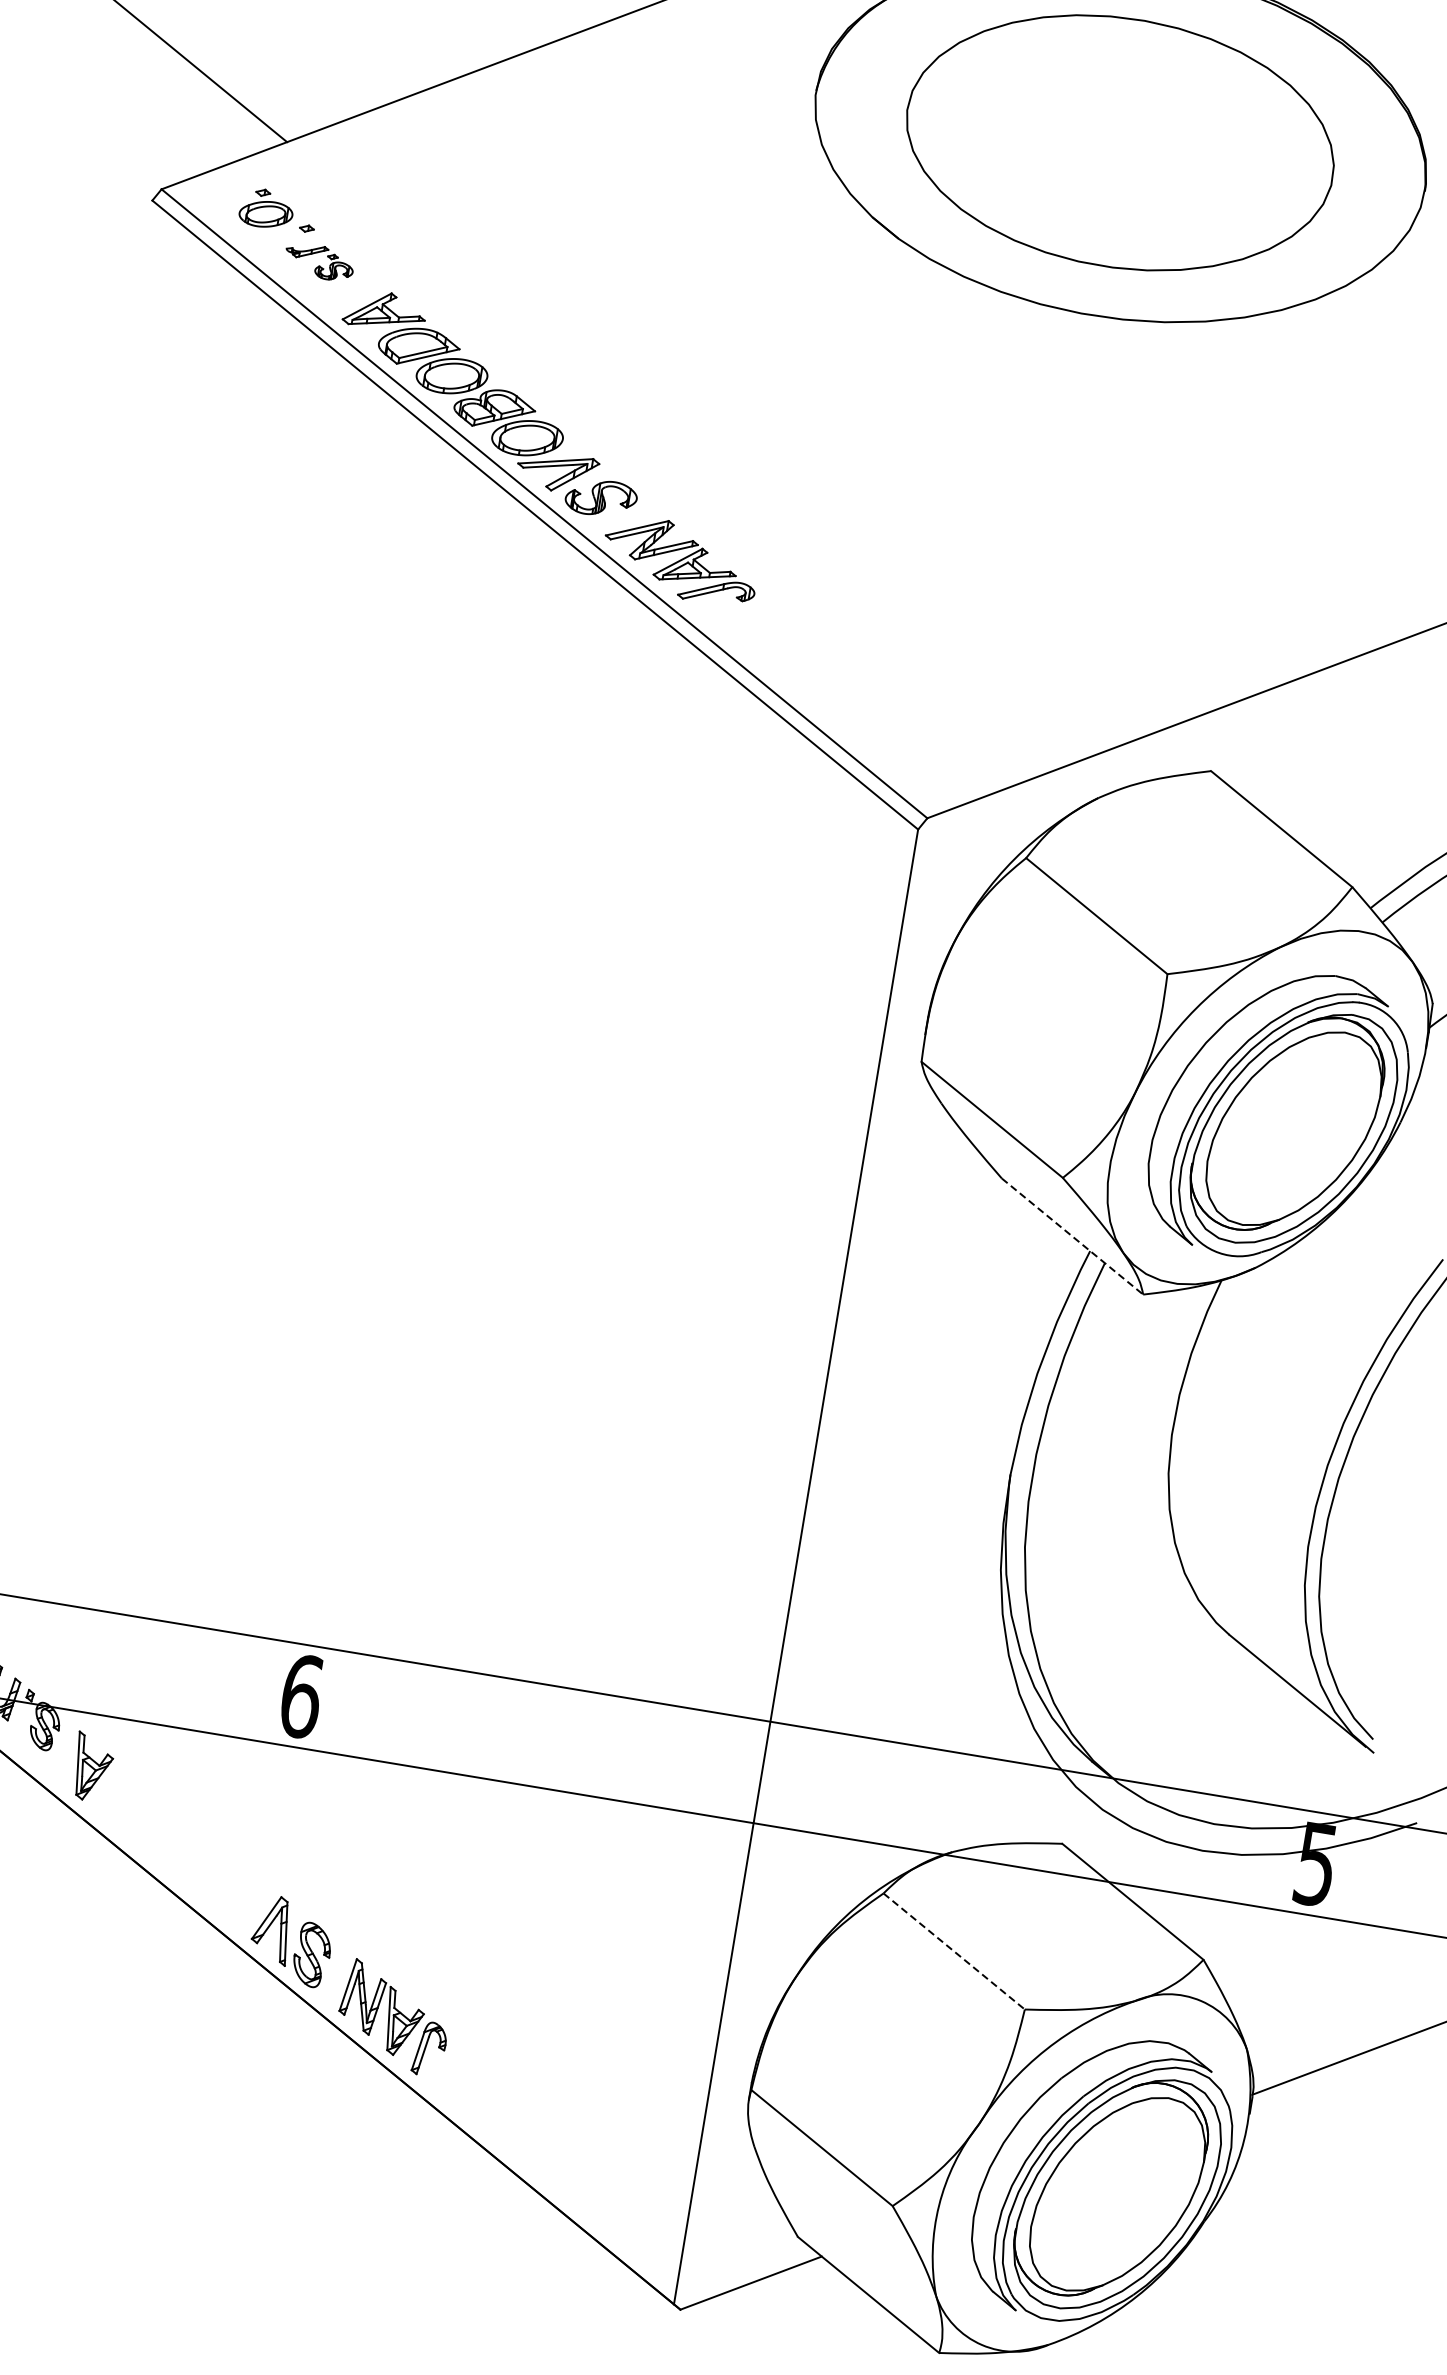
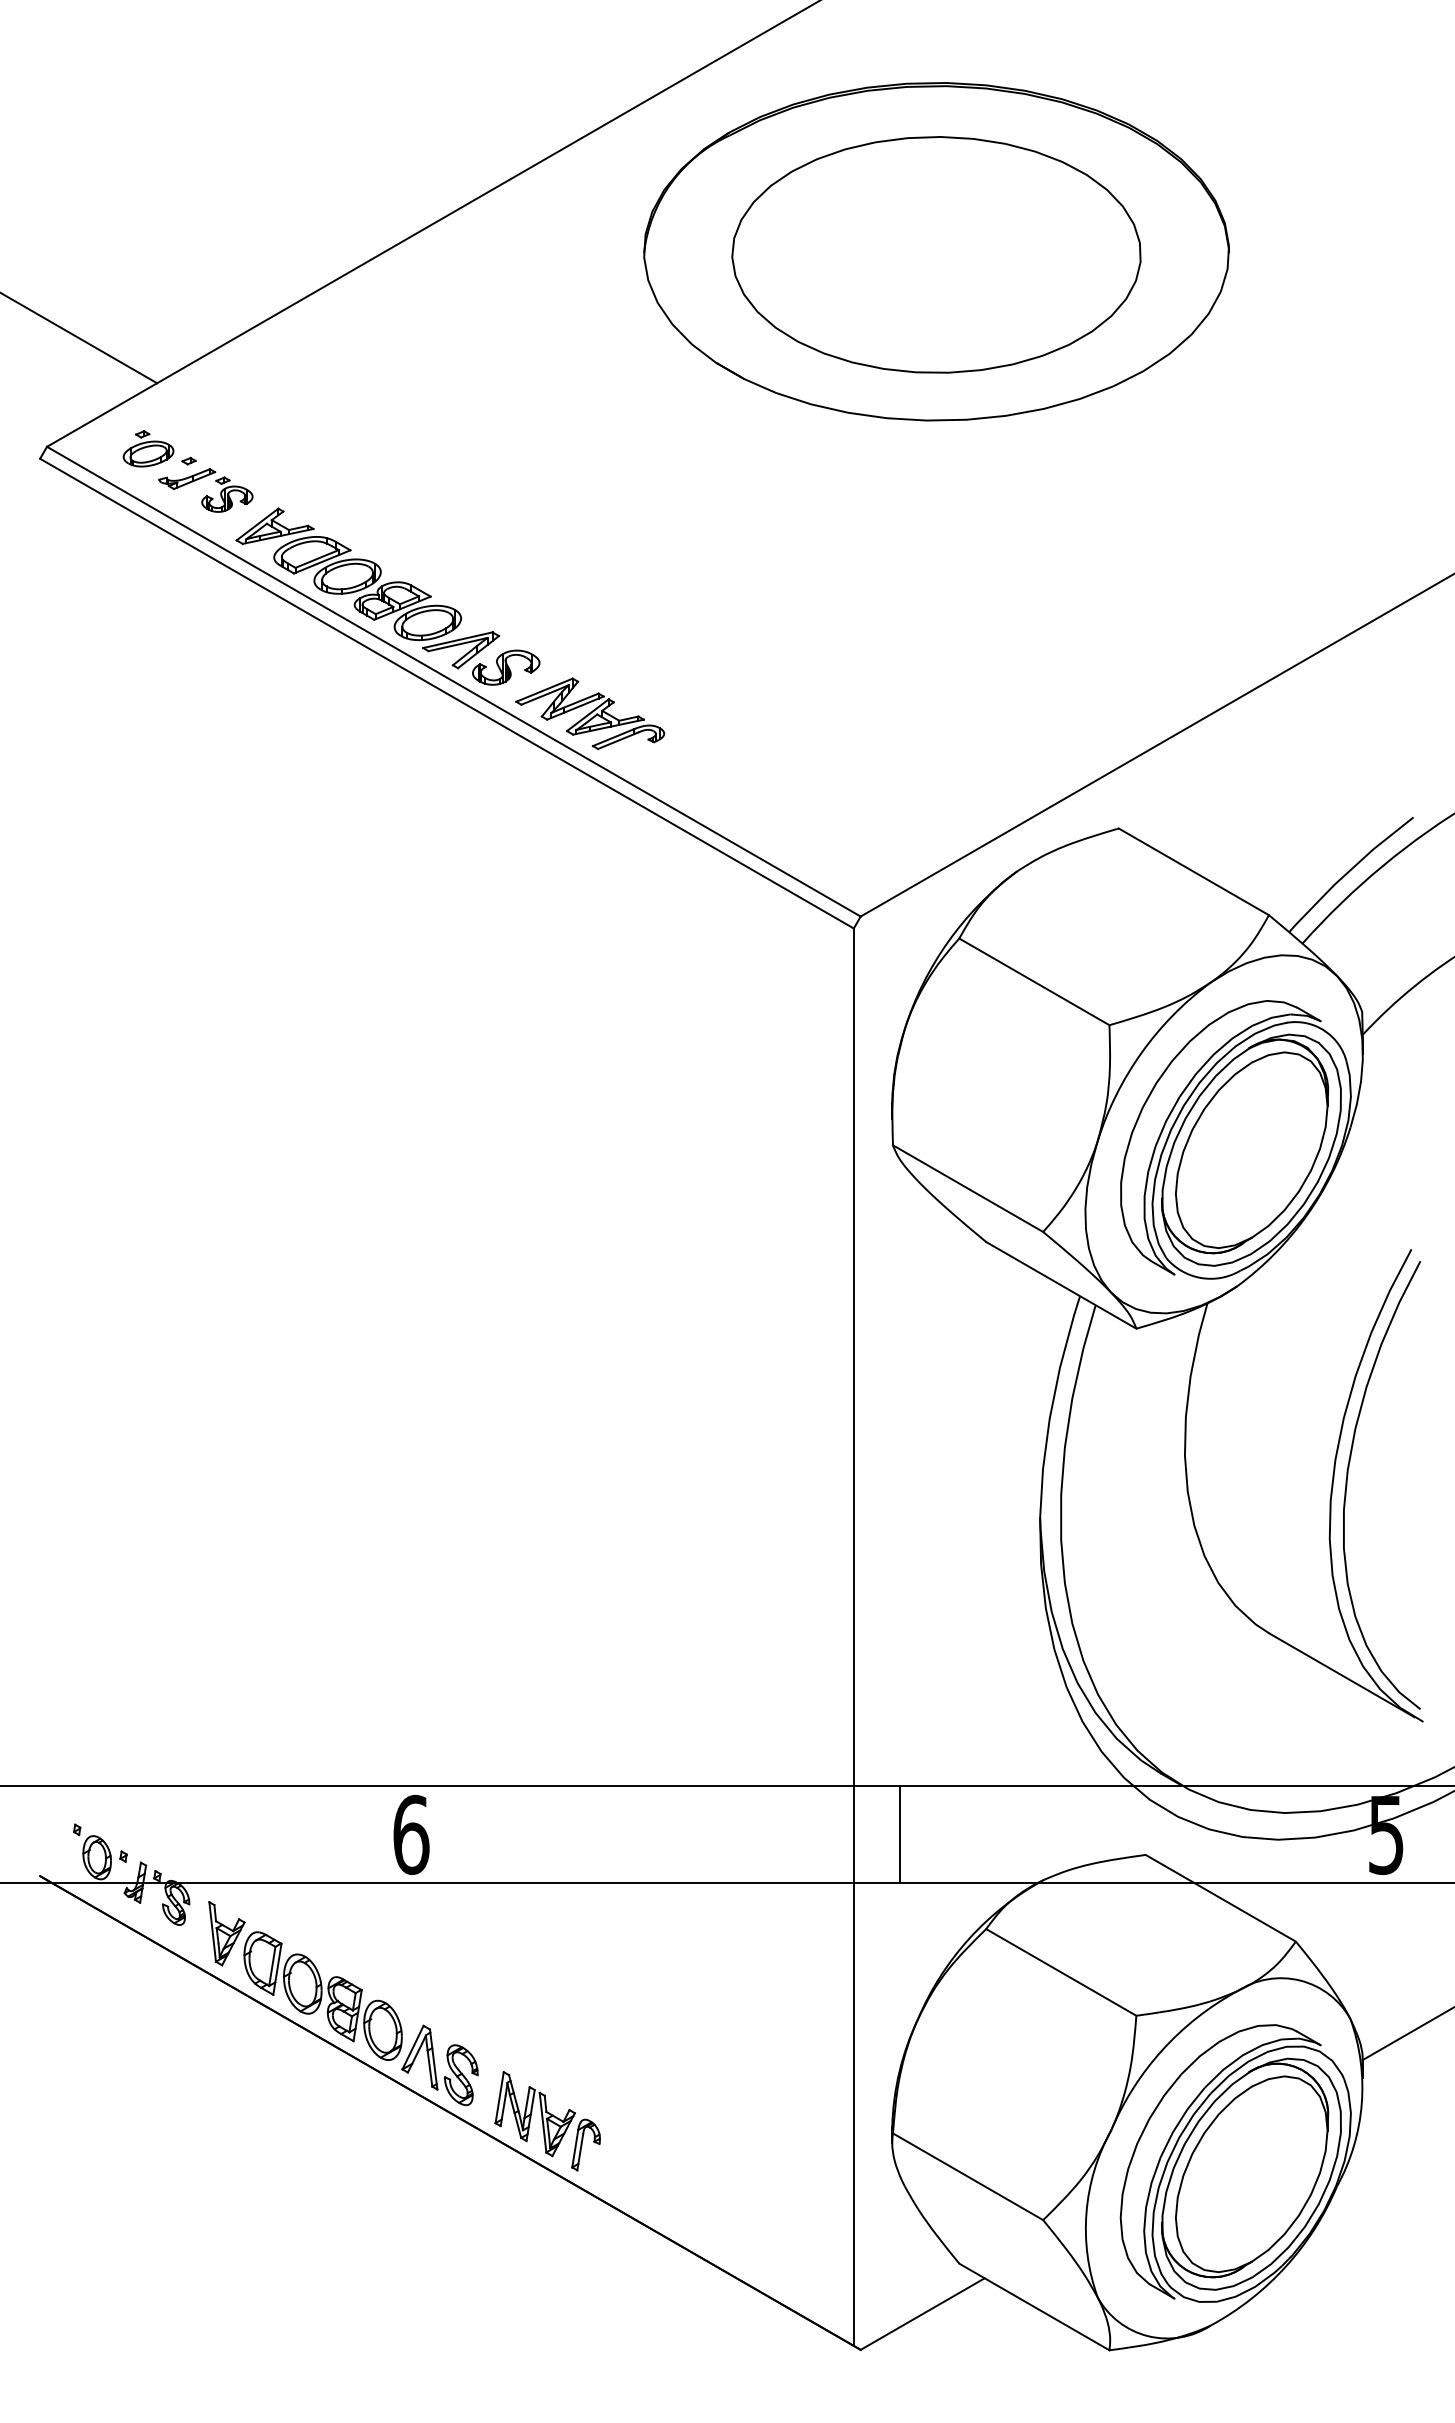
part: (318, 262) -> (205, 490), size x1.43
line: (1072, 1236) -> (1061, 1285), dashed -> solid
line: (809, 1780) -> (899, 1834), added
part: (181, 1848) -> (322, 1995), added
line: (954, 1951) -> (1061, 1972), dashed -> solid

